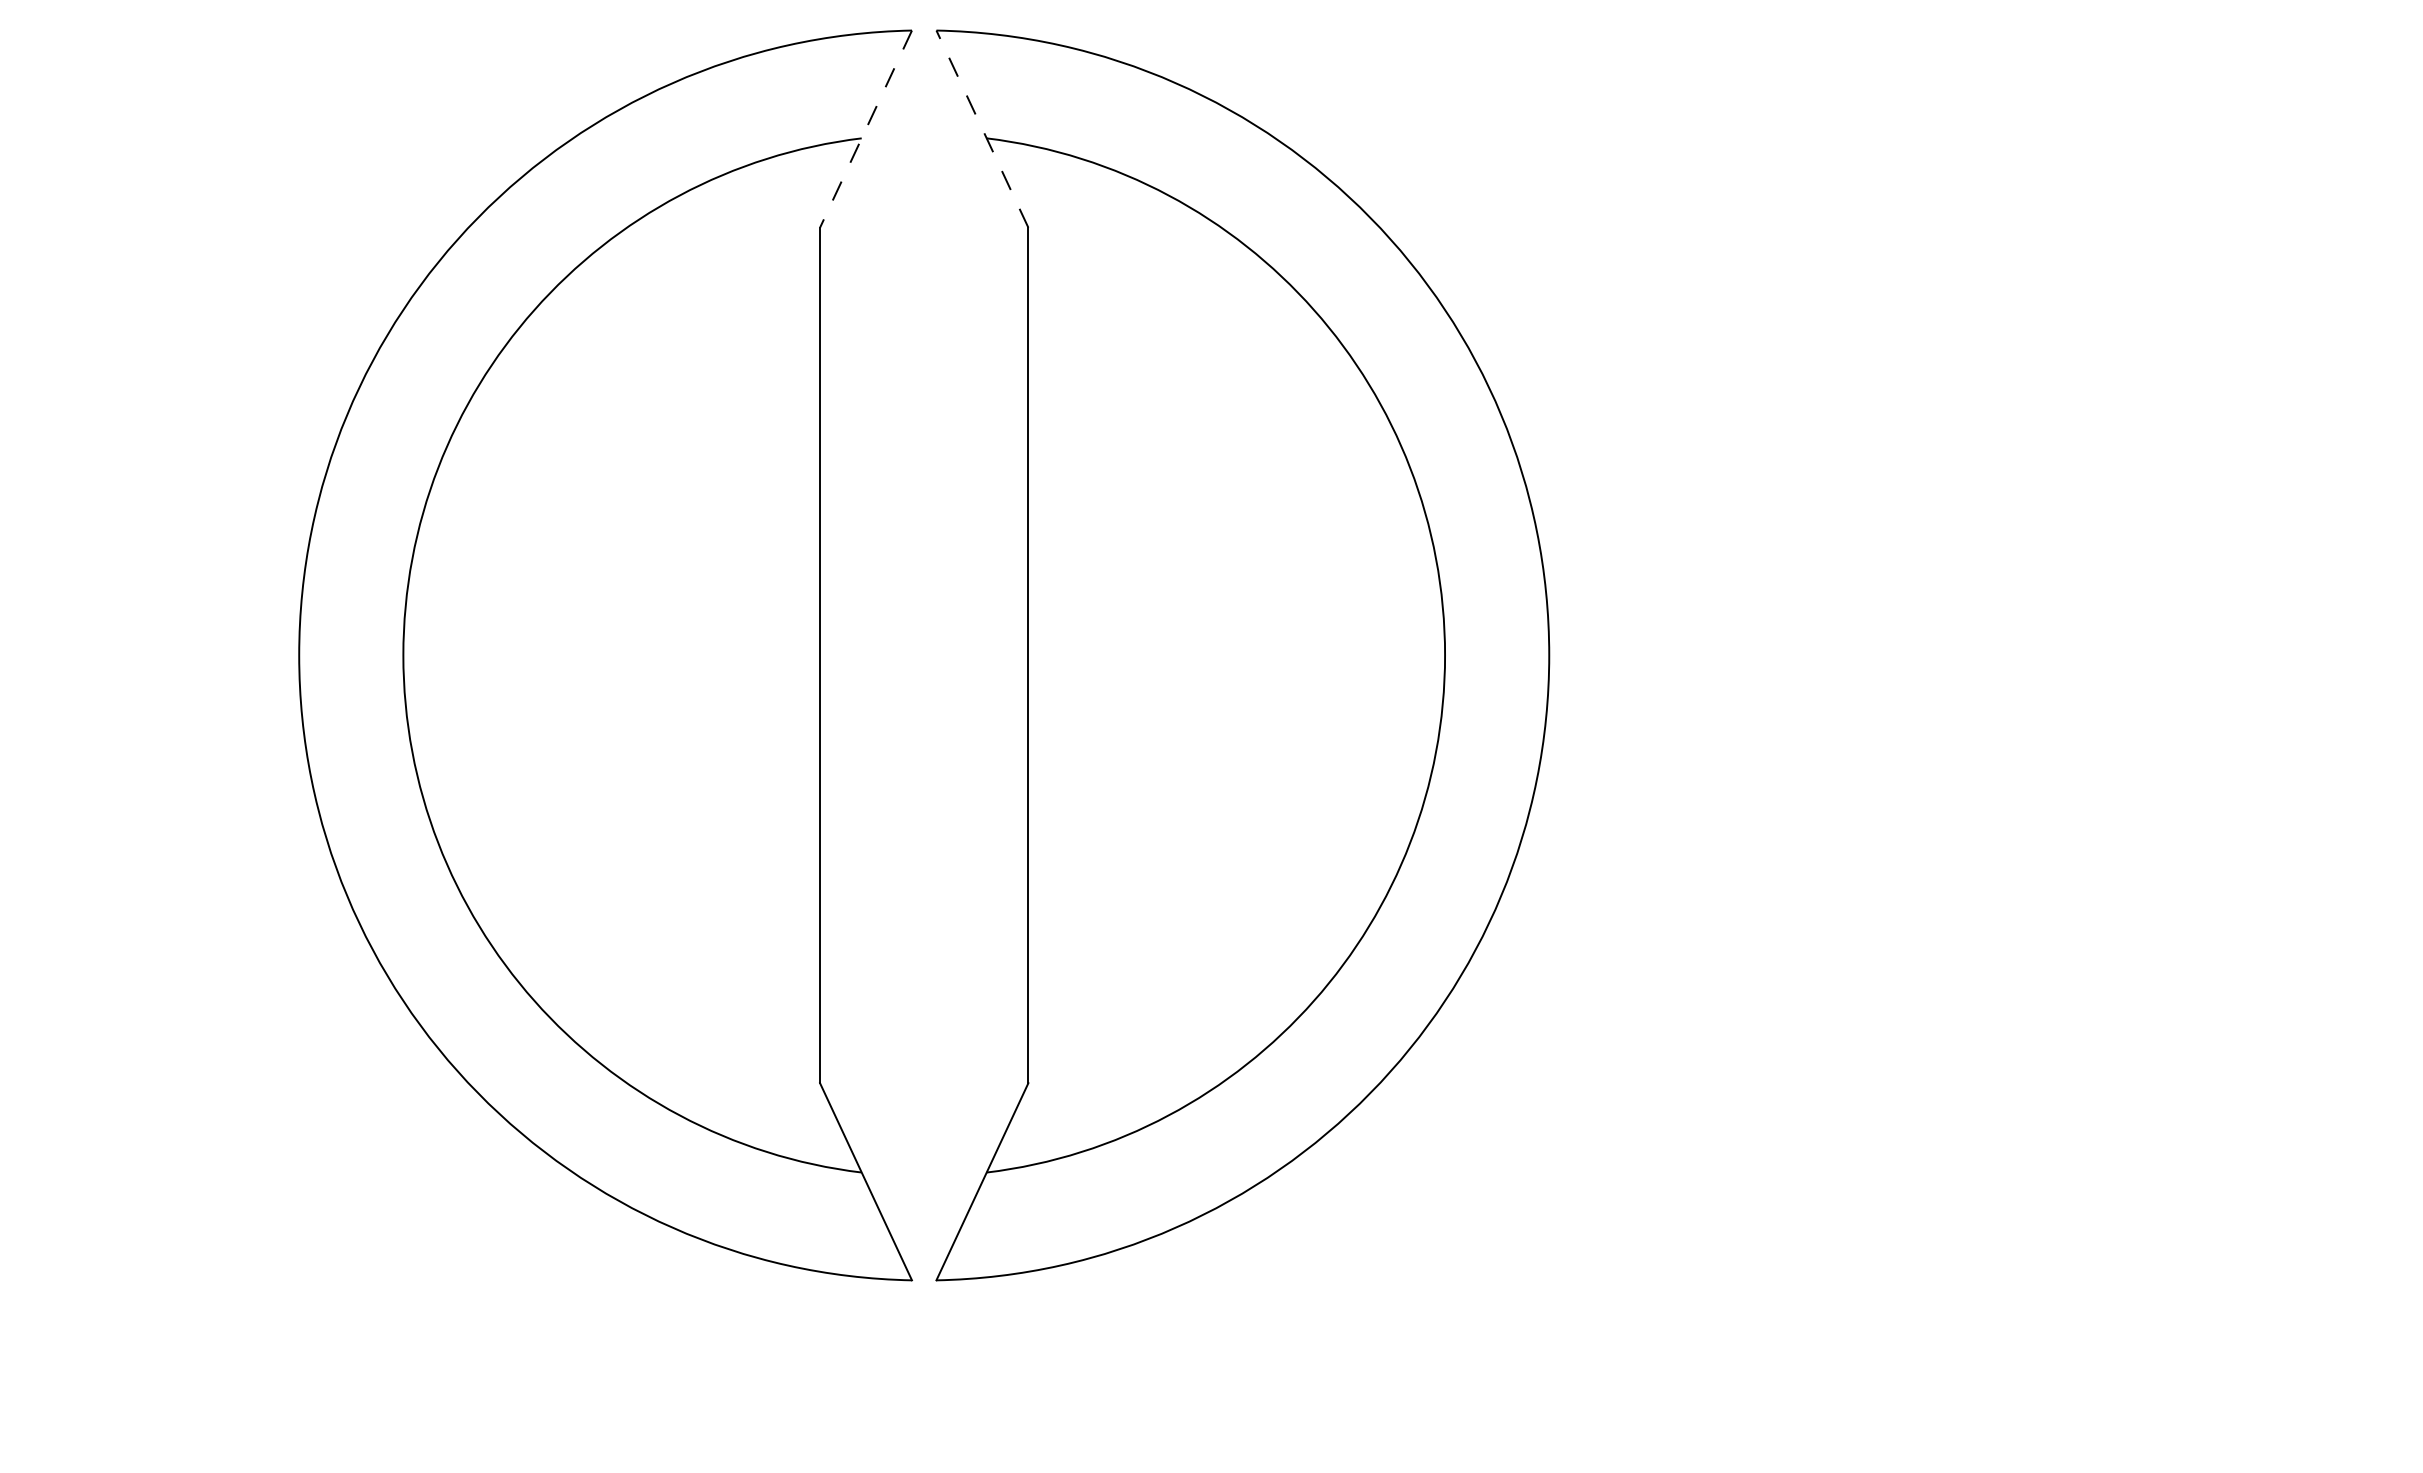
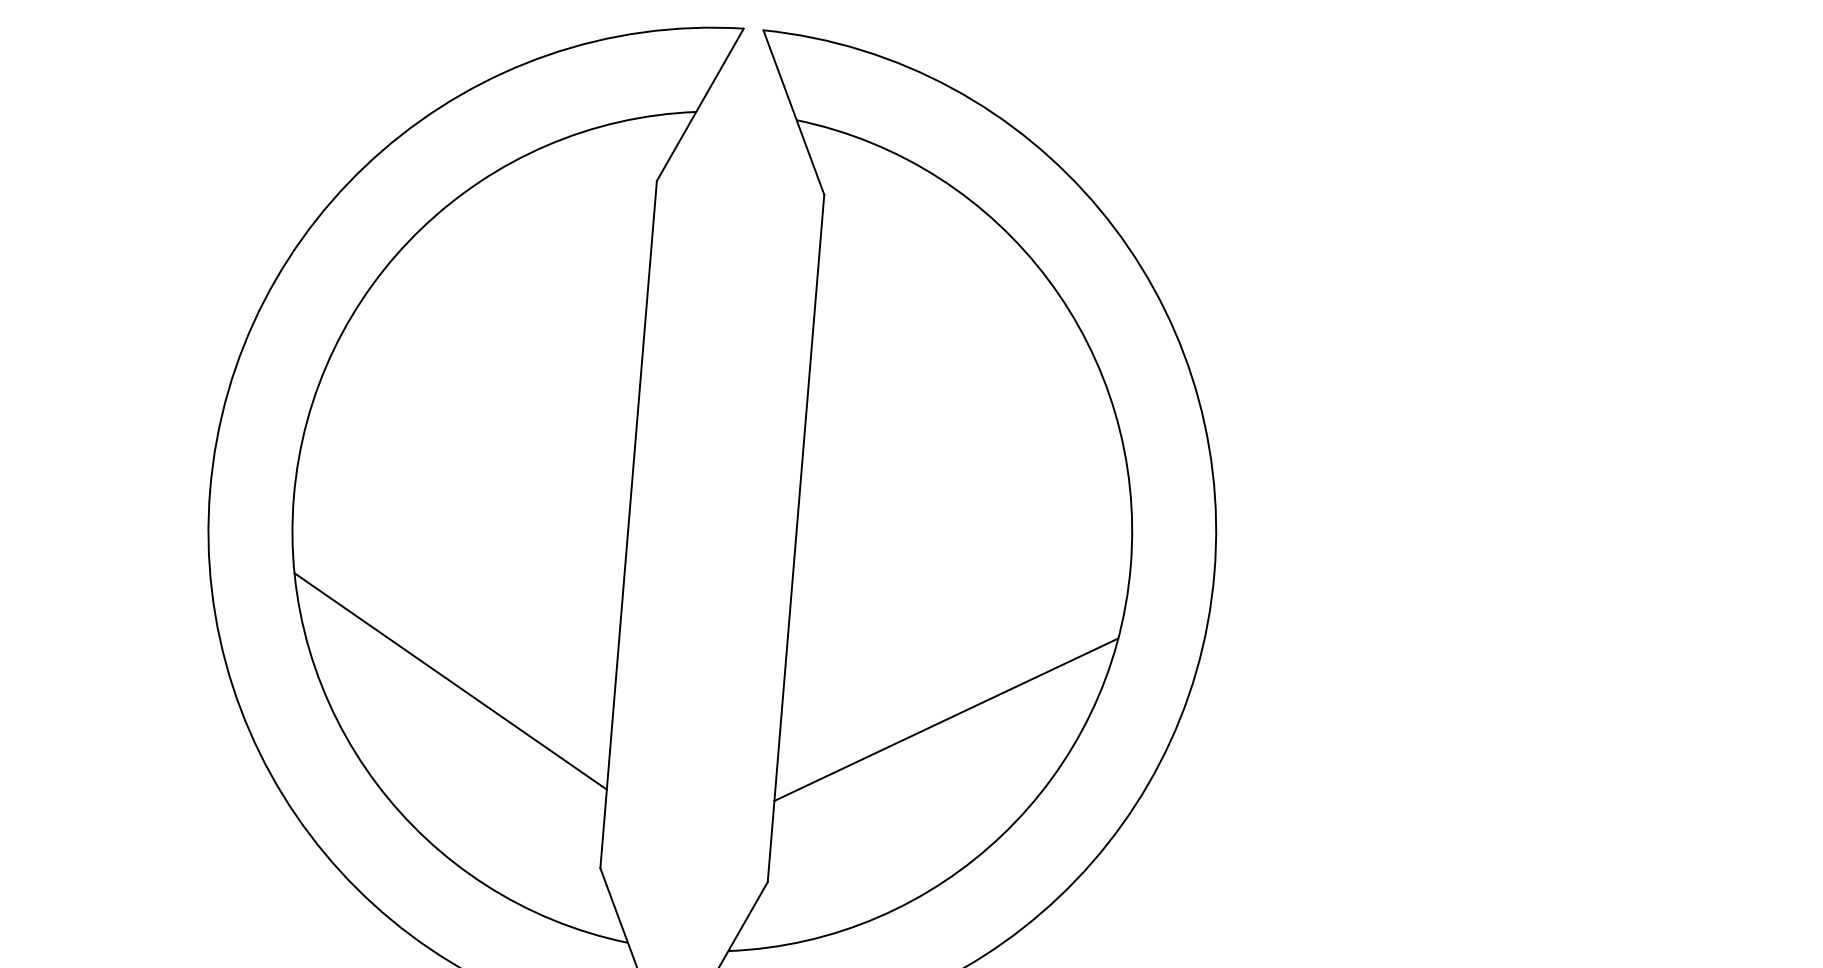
line: (866, 129) -> (700, 105), dashed -> solid
line: (982, 129) -> (793, 112), dashed -> solid
line: (1232, 864) -> (946, 719), added
line: (615, 867) -> (450, 681), added

